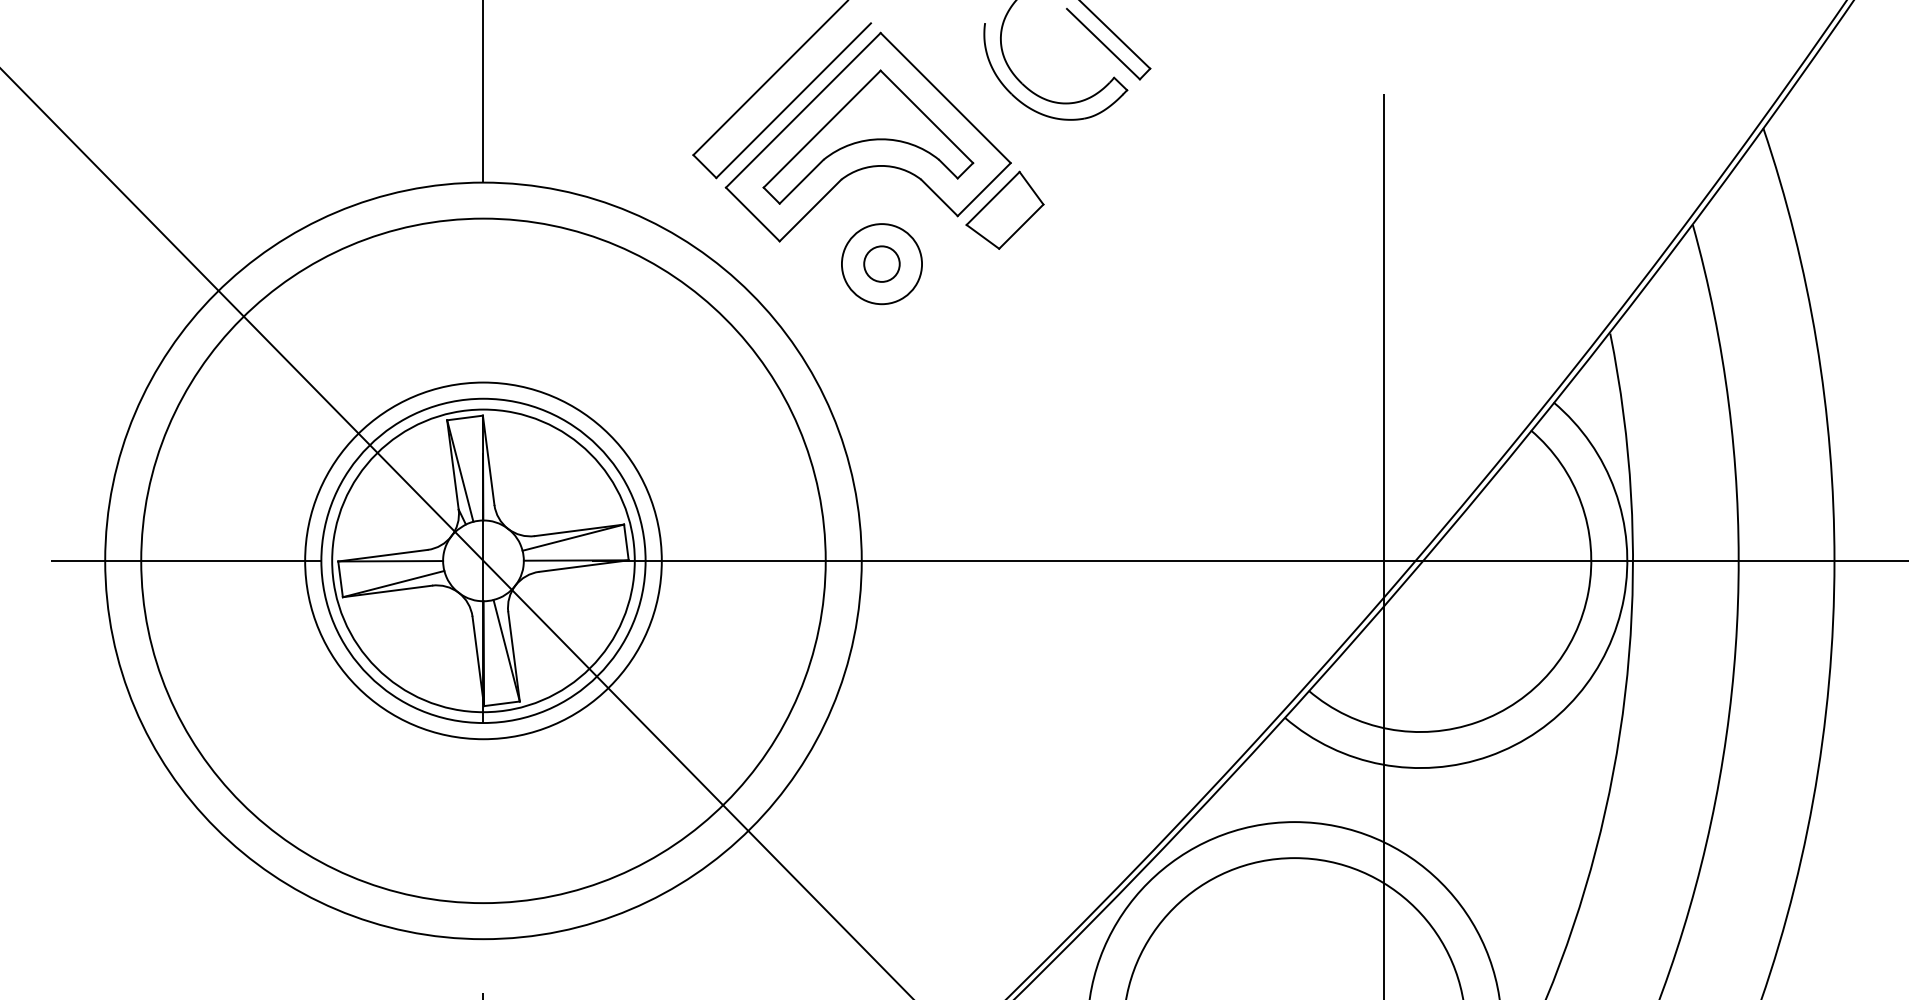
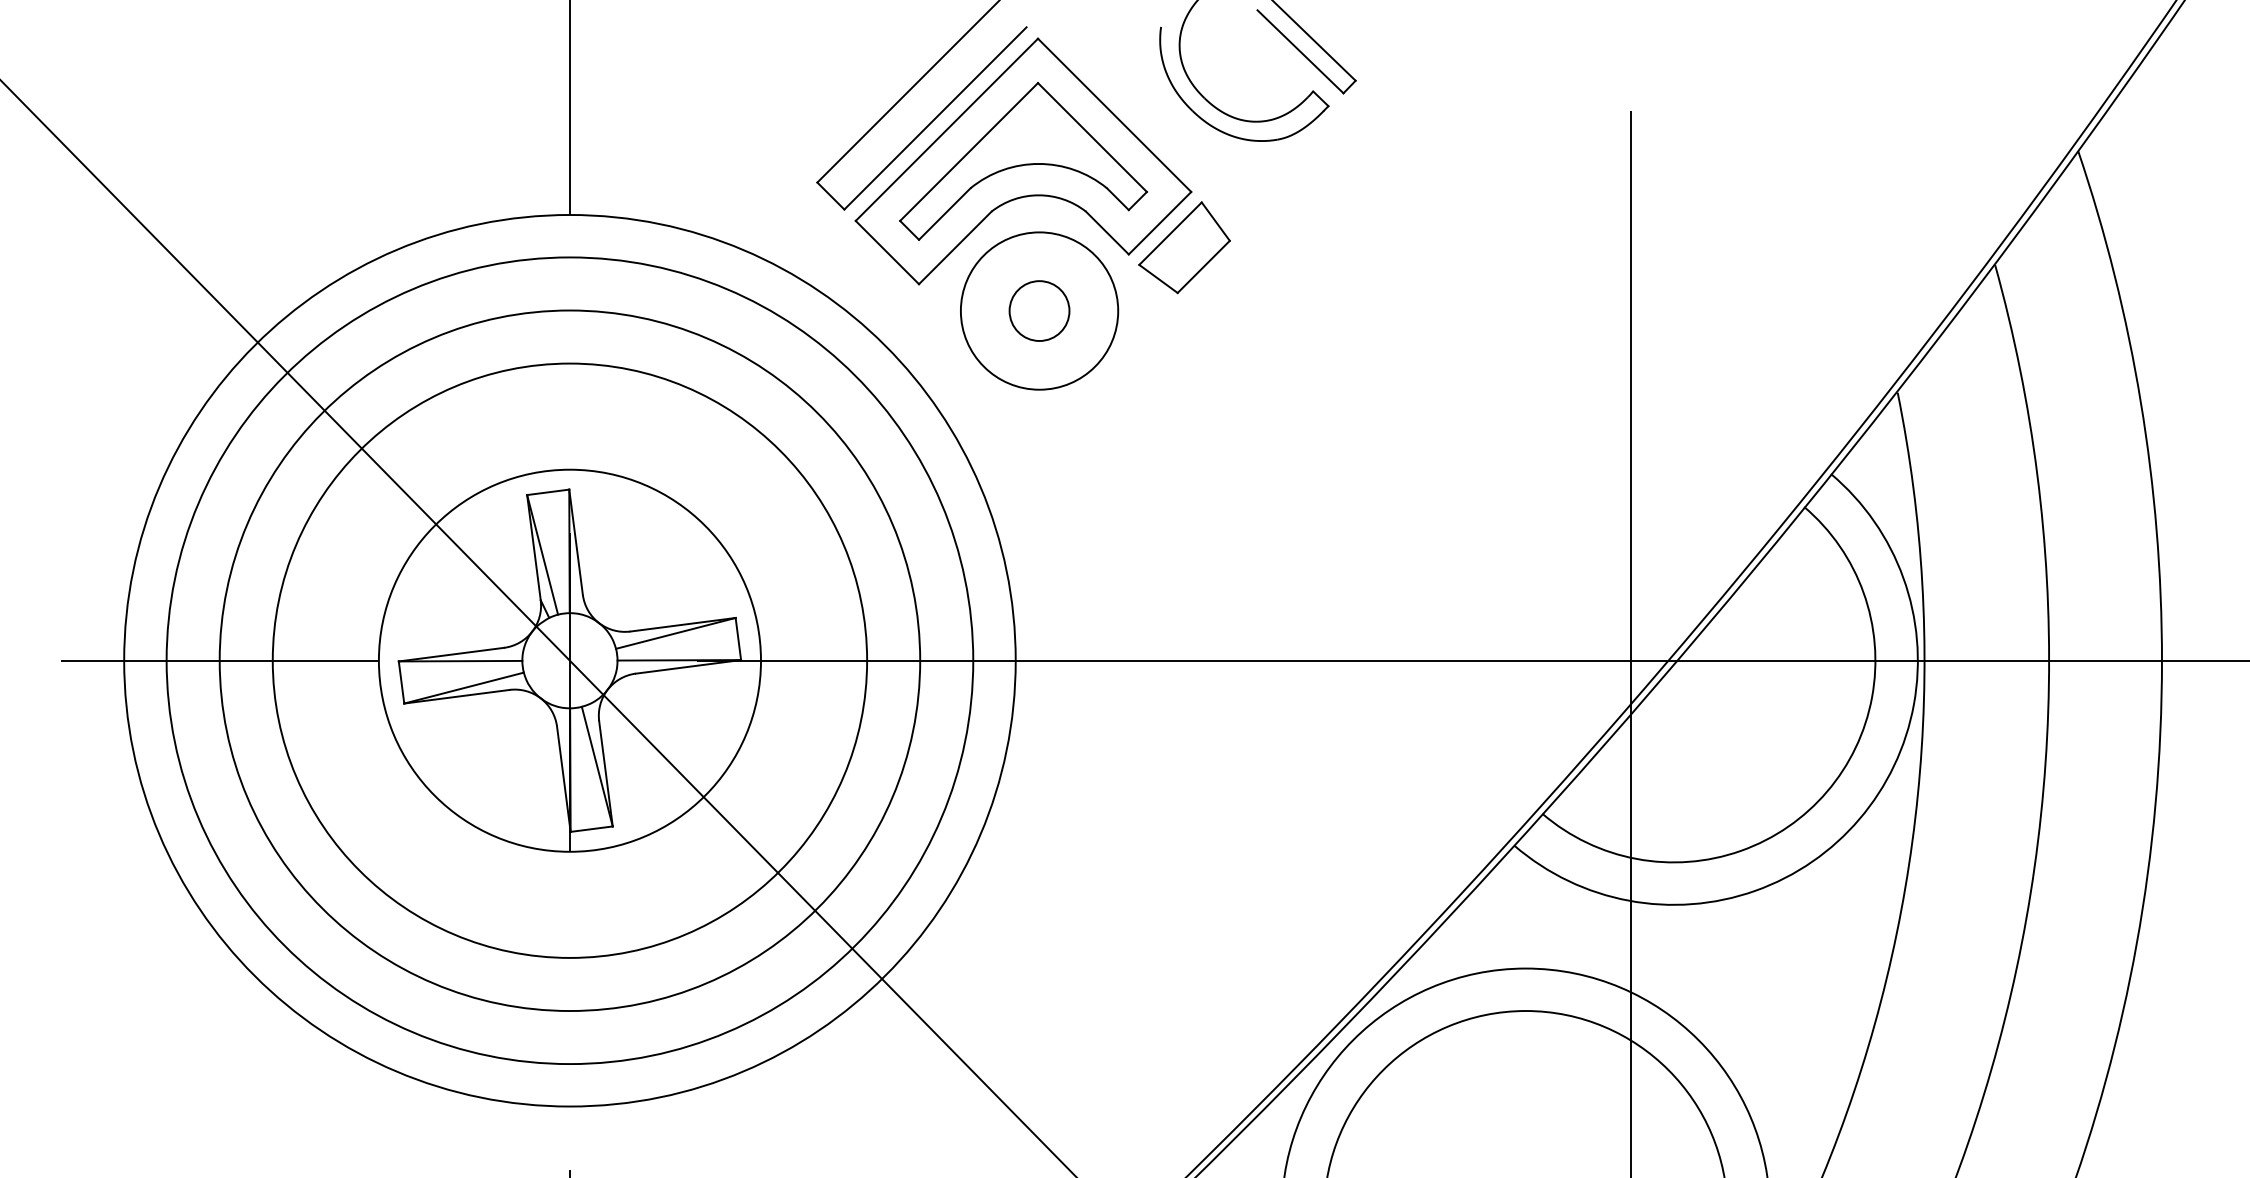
circle: (881, 263) -> (1039, 310), size x1.67
circle: (881, 264) -> (1039, 311), size x1.43
circle: (483, 560) -> (569, 660), size x1.67
circle: (483, 560) -> (569, 660), size x1.67

